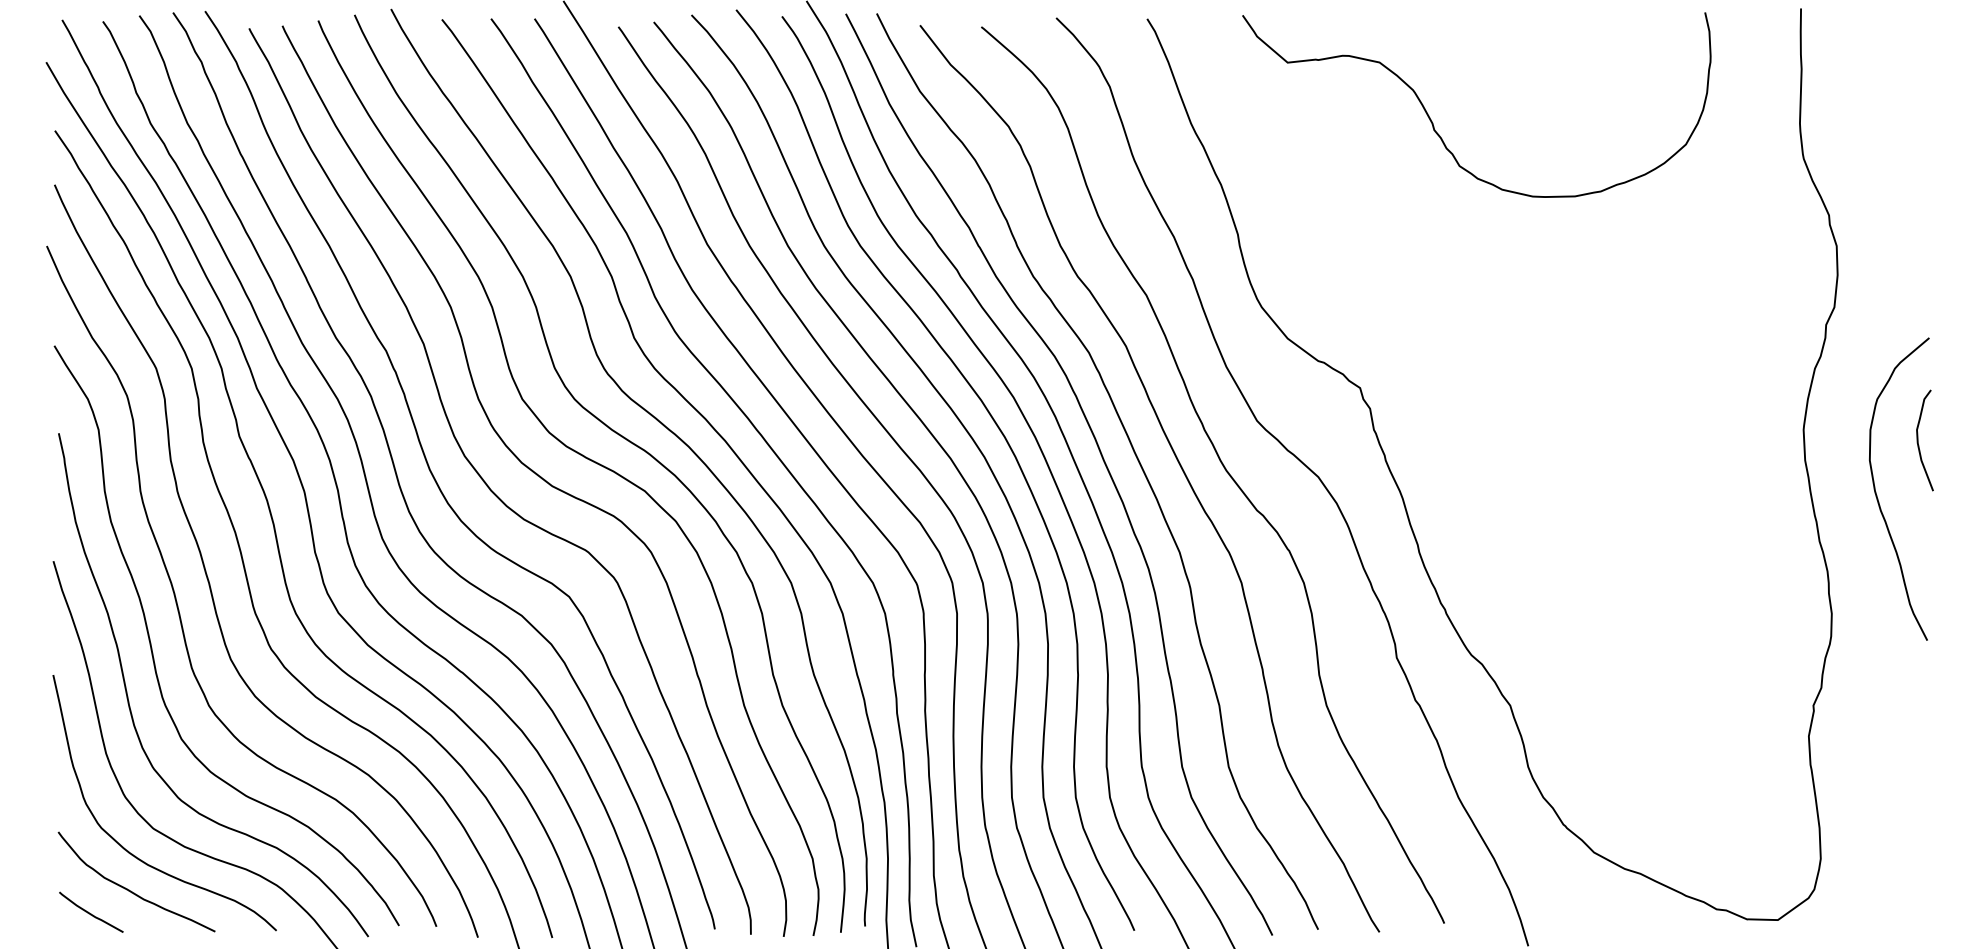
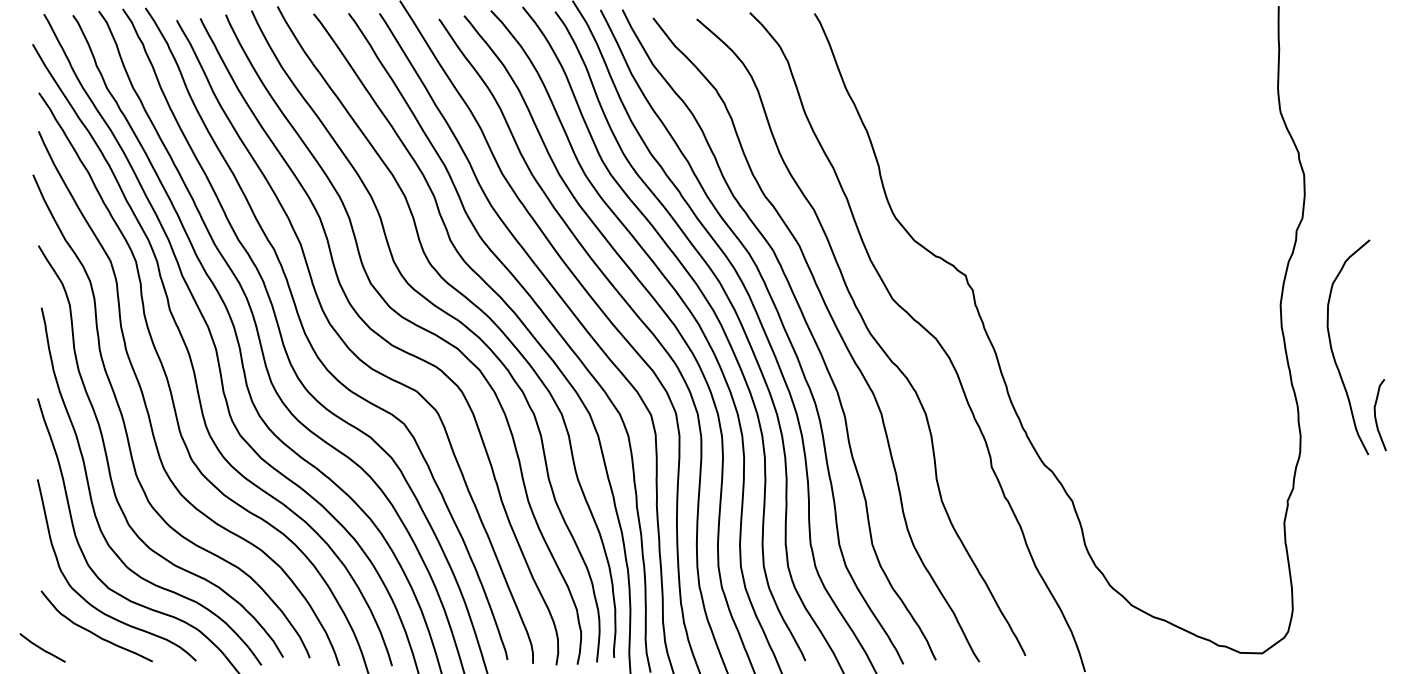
curve: (1433, 123) -> (1017, 87), removed
curve: (1918, 440) -> (1375, 415), moved
curve: (91, 913) -> (42, 648), moved

